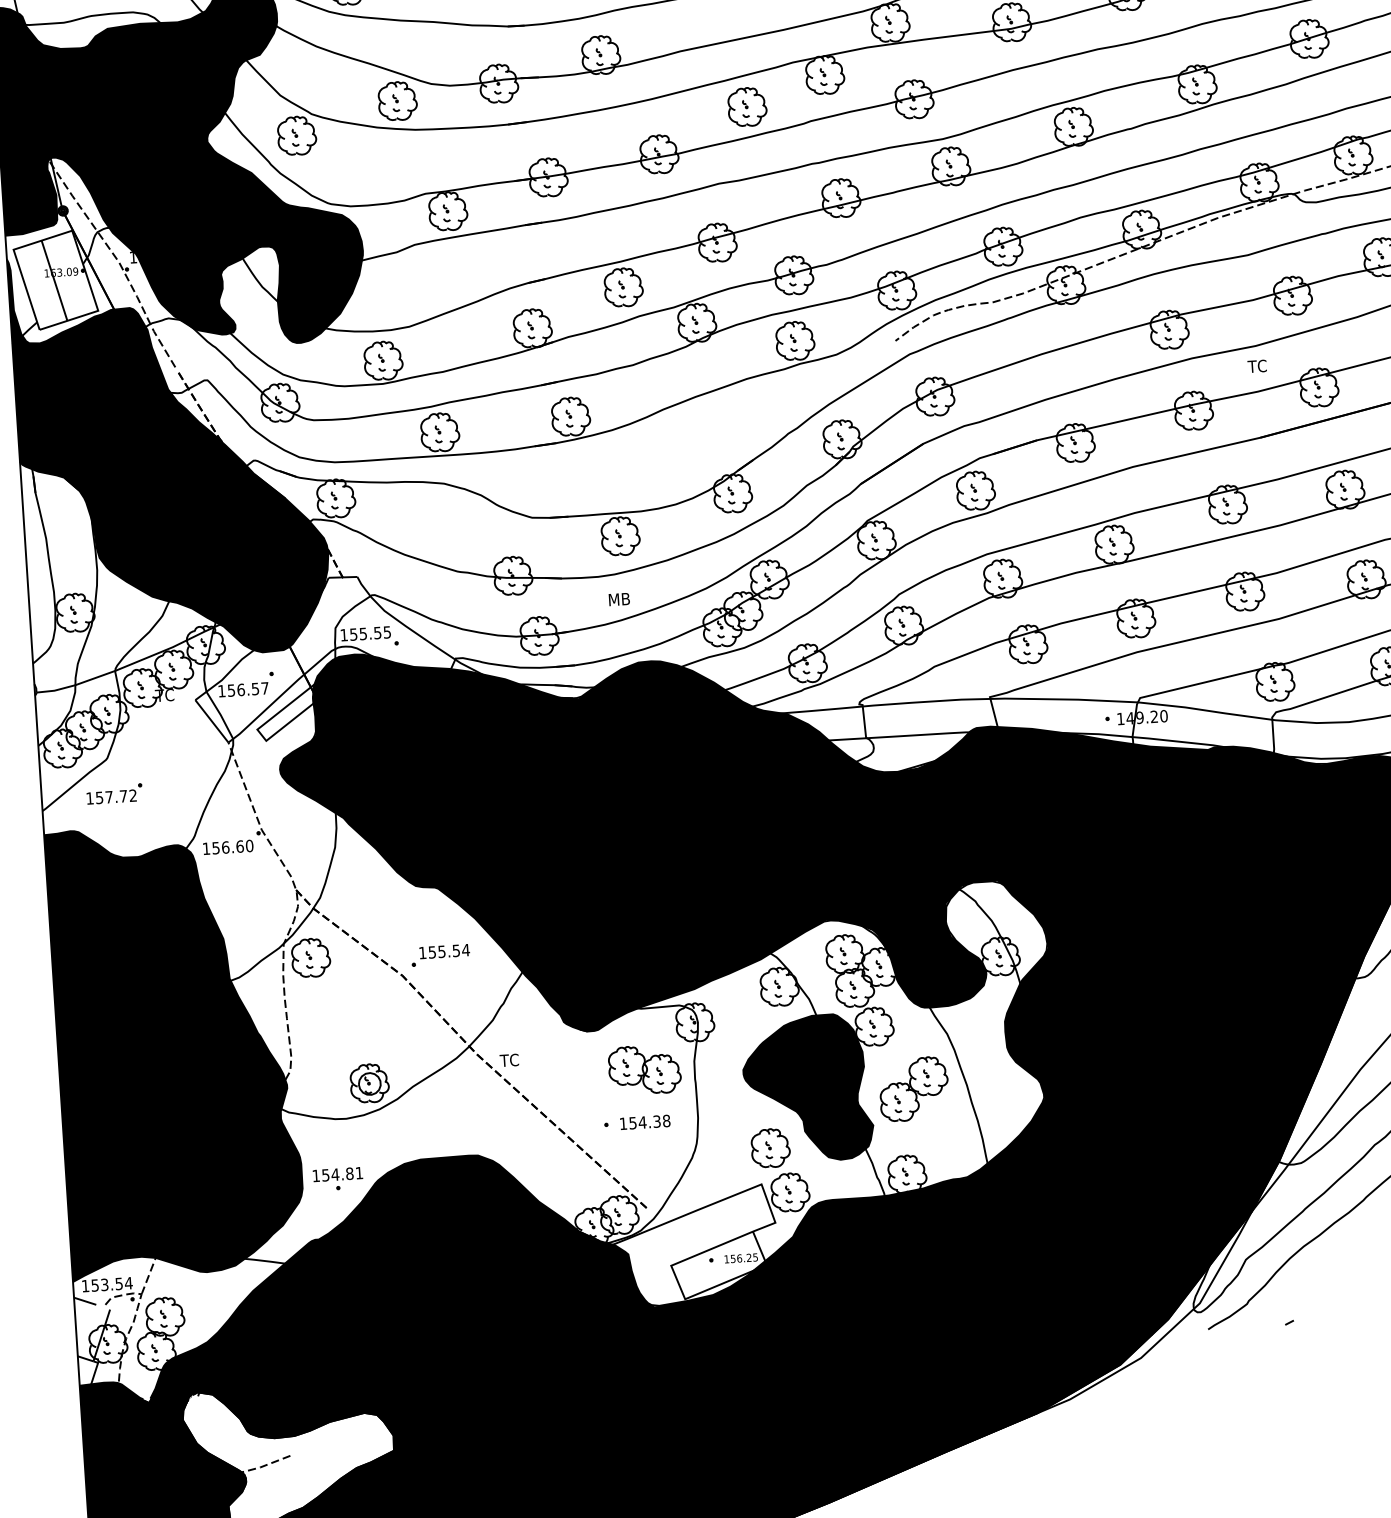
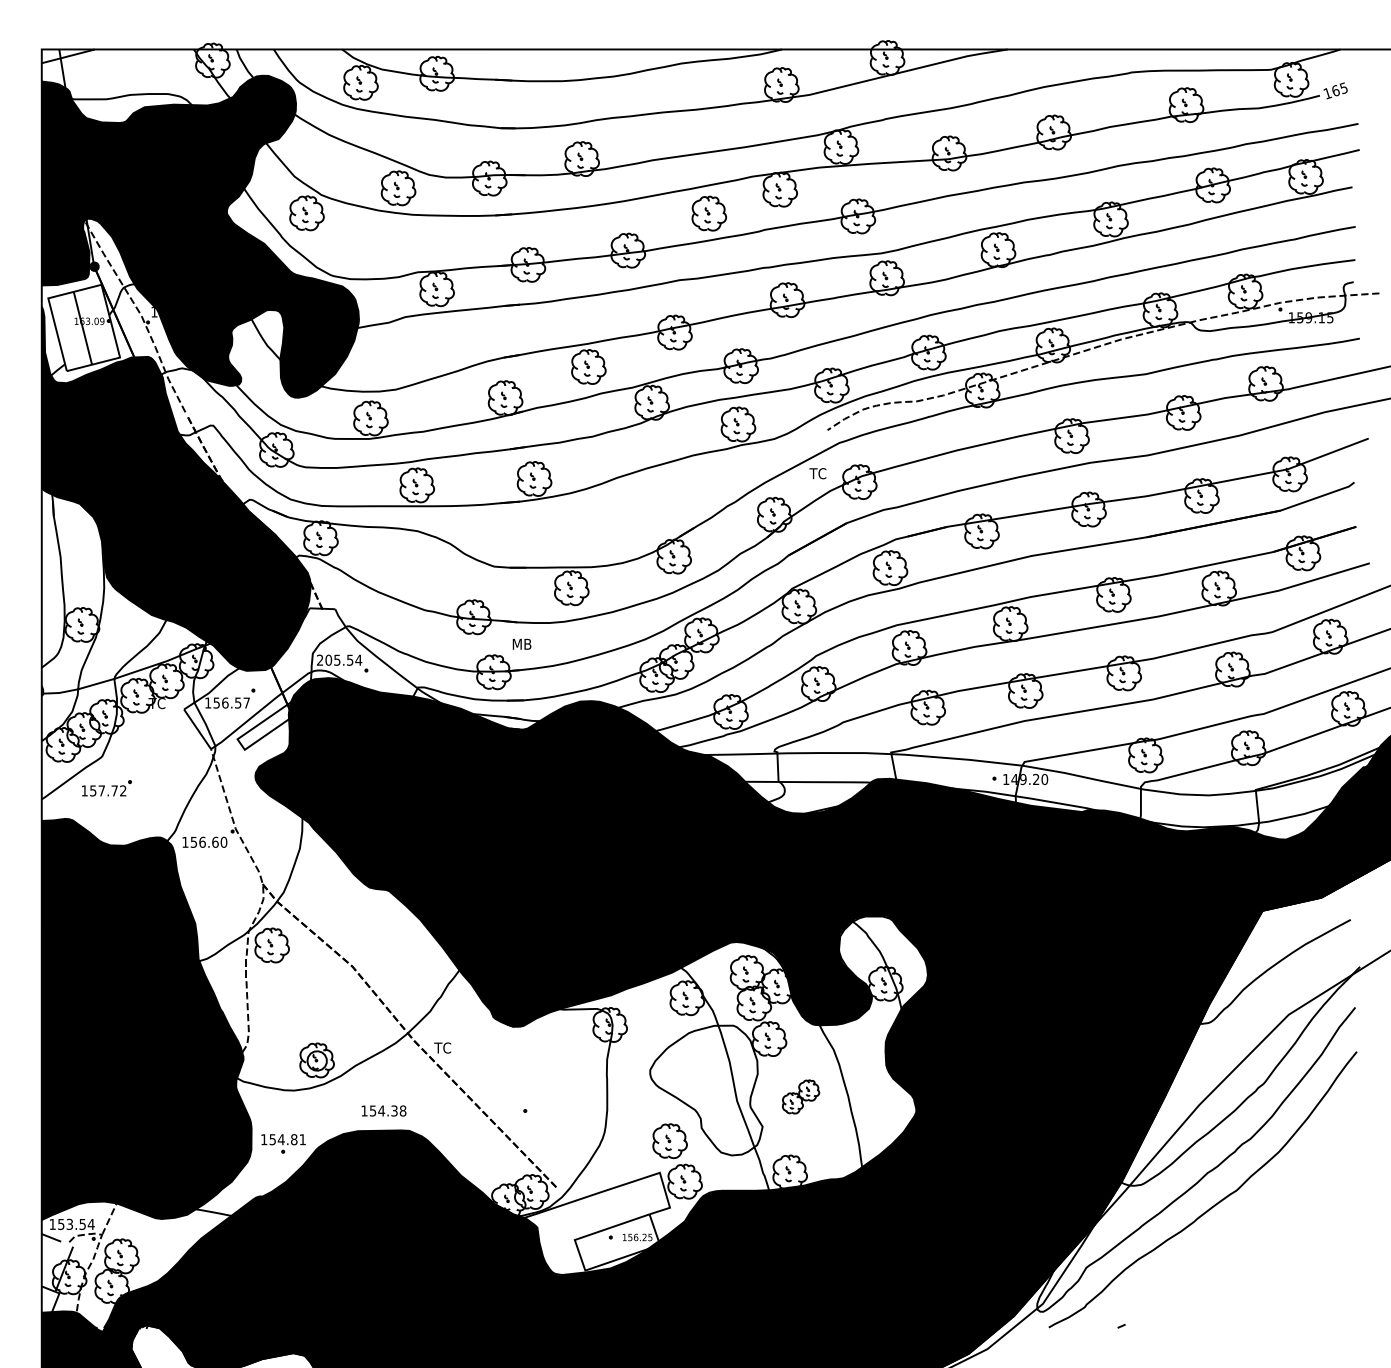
text: (1256, 366) -> (817, 473), moved
text: (618, 598) -> (521, 643), moved
text: (365, 632) -> (339, 659), 155.55 -> 205.54
part: (440, 955) -> (387, 950), removed
part: (644, 1070) -> (562, 1064), removed
fill: (807, 1088) -> (706, 1090), removed
part: (913, 1088) -> (800, 1096), size x0.6
text: (644, 1121) -> (383, 1110), moved

